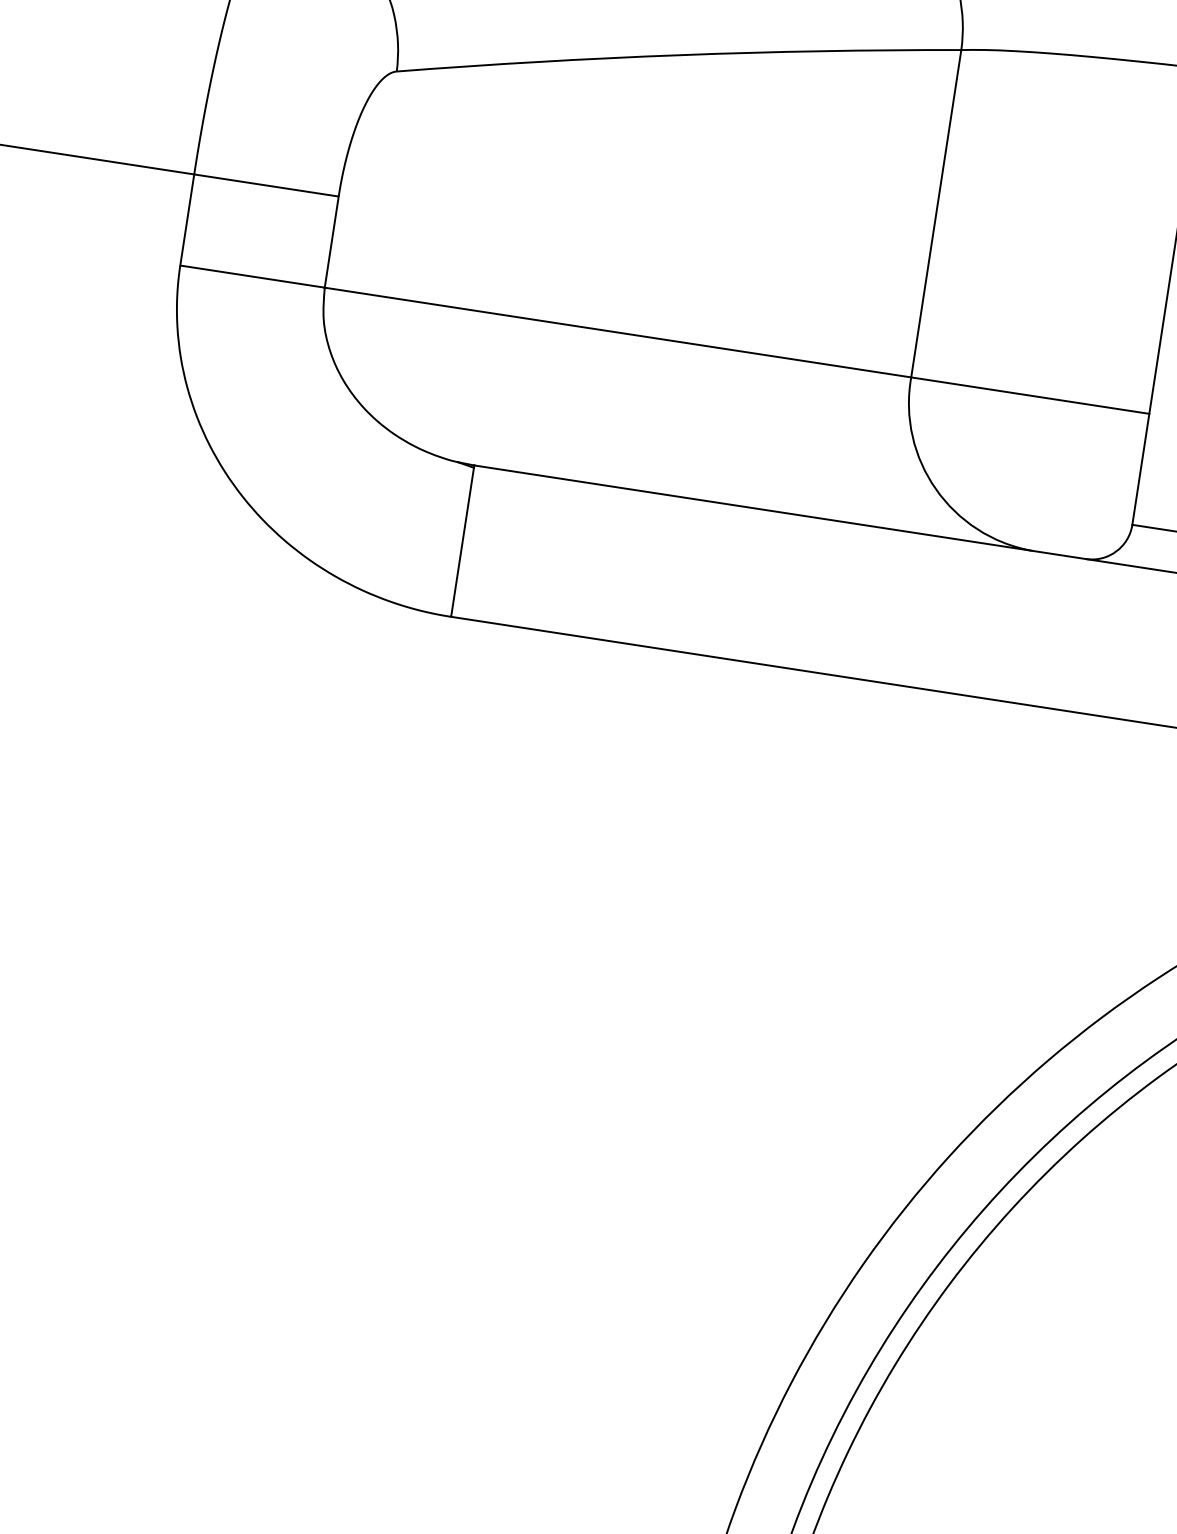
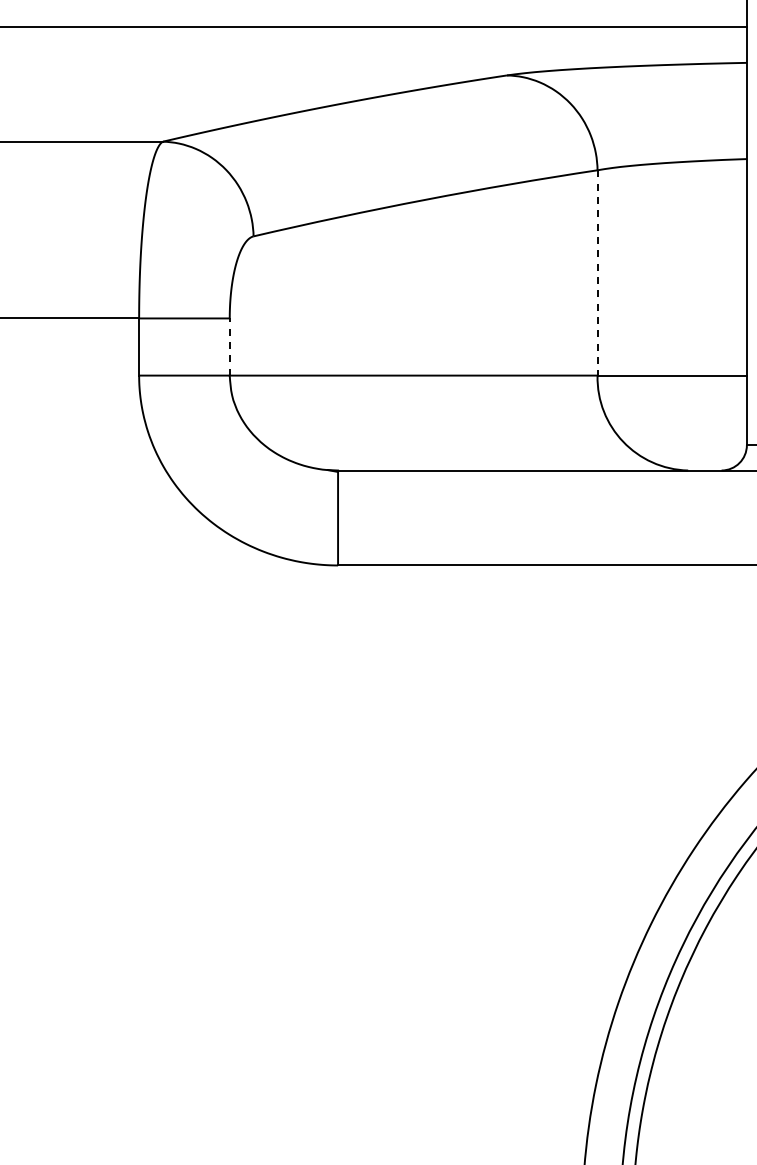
line: (936, 213) -> (597, 272), solid -> dashed
line: (331, 242) -> (229, 347), solid -> dashed

